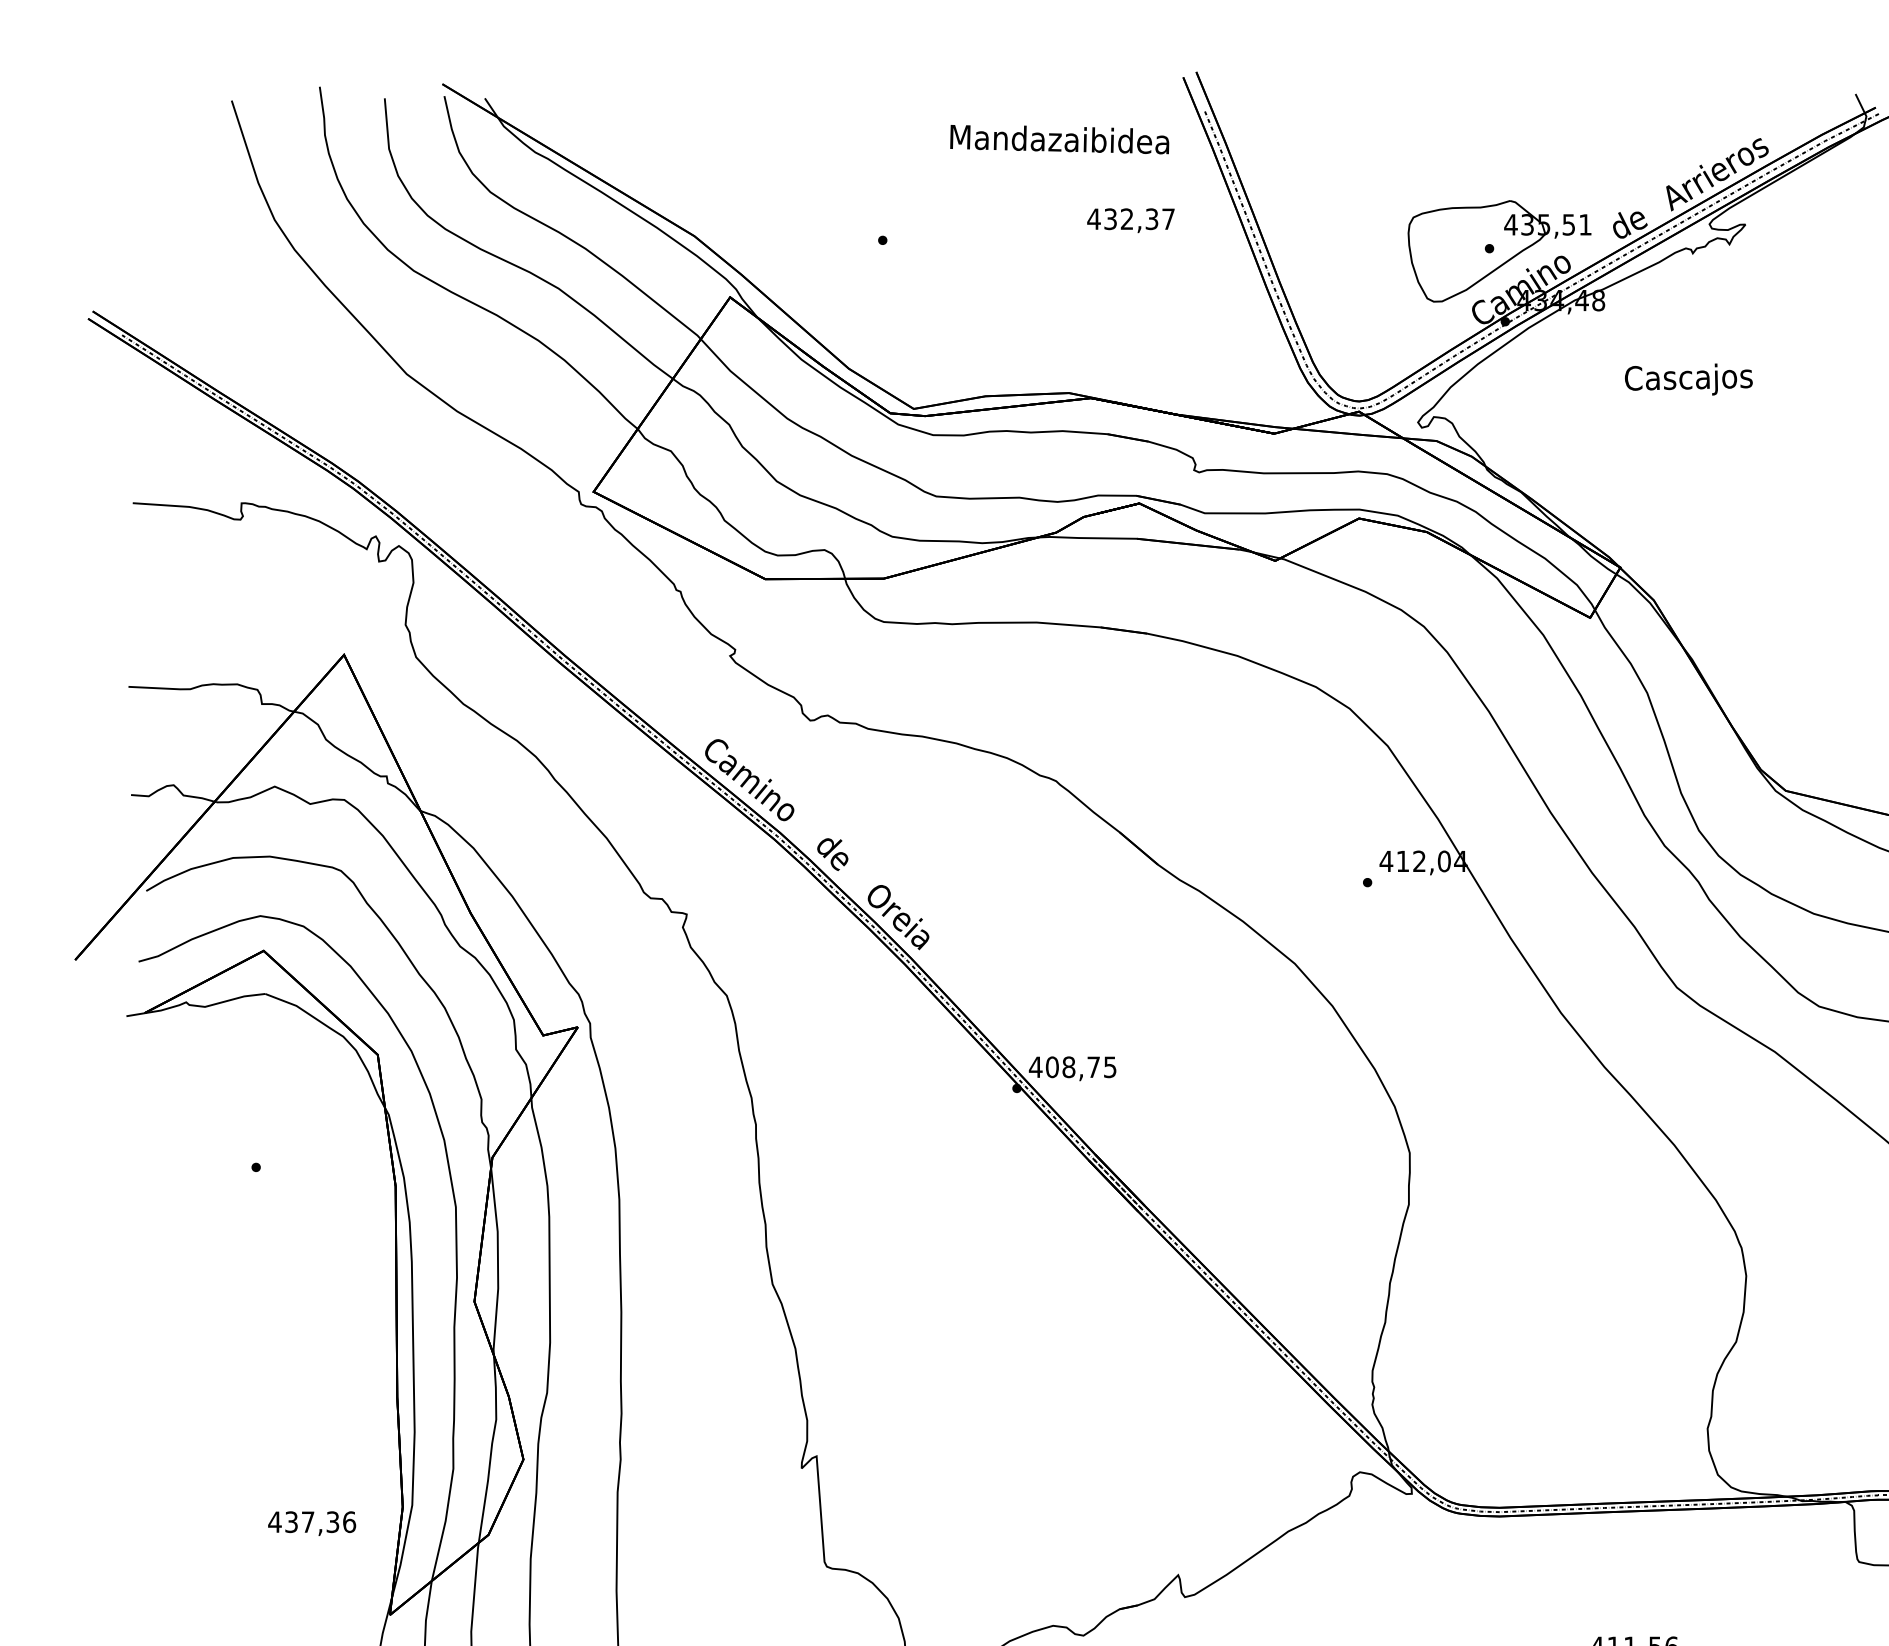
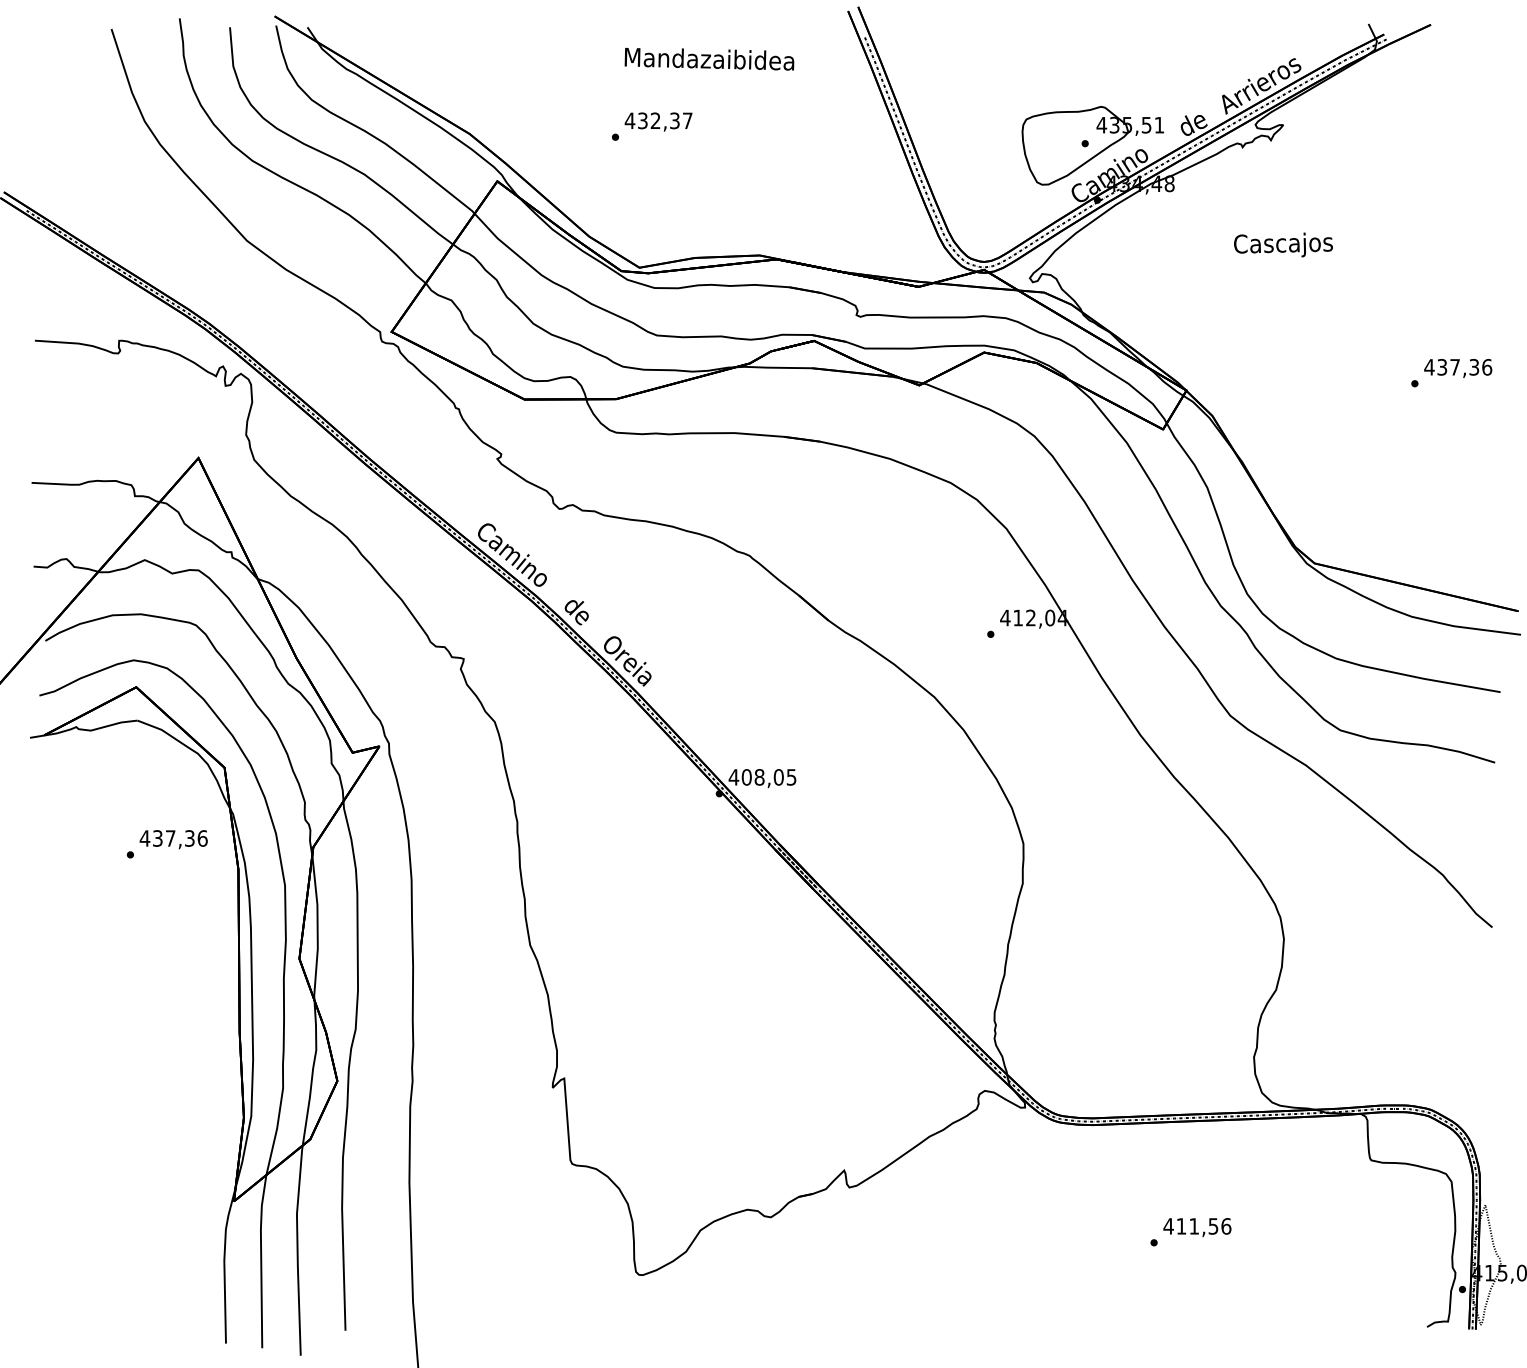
text: (1059, 139) -> (709, 59), moved
text: (1130, 220) -> (658, 121), moved
text: (1688, 378) -> (1283, 244), moved
text: (1093, 1067) -> (778, 777), 408,75 -> 408,05
text: (311, 1523) -> (173, 839), moved

